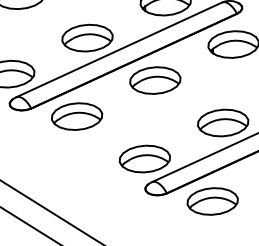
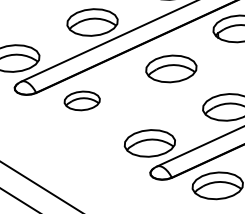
part: (155, 80) -> (171, 68), moved
part: (77, 116) -> (82, 100), size x0.7

